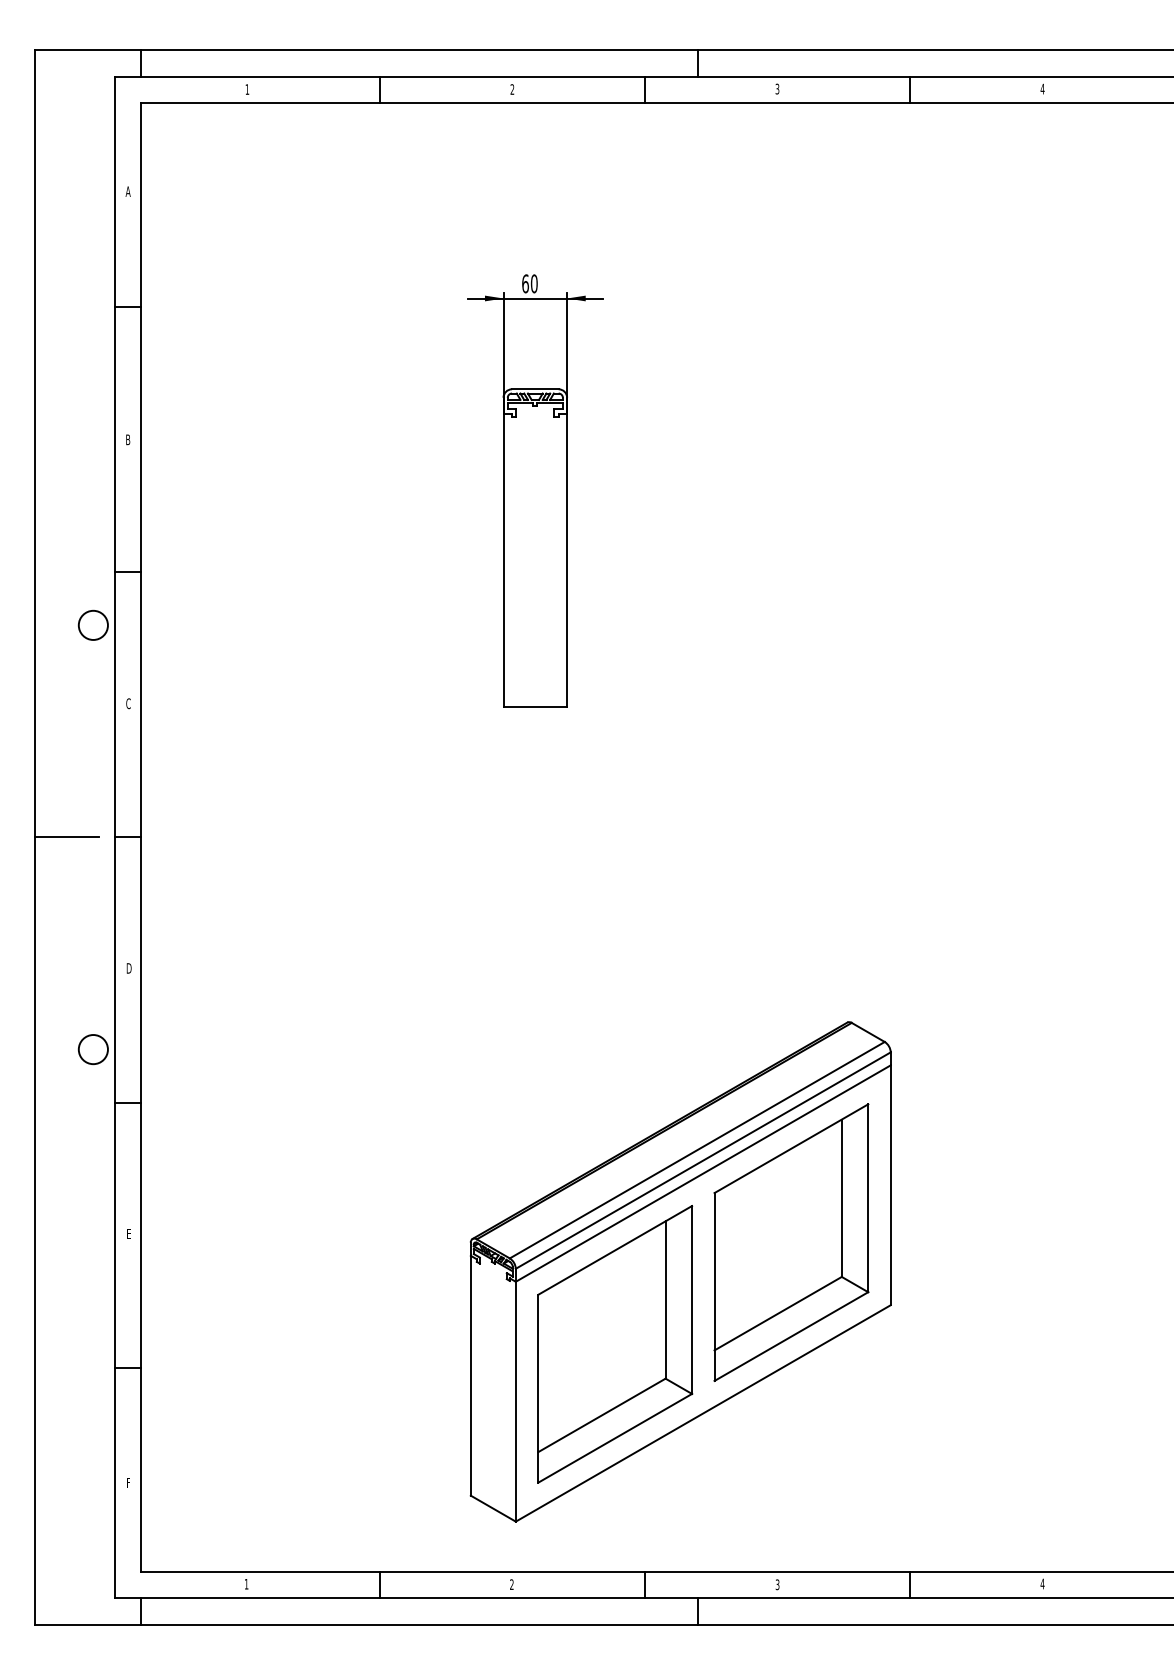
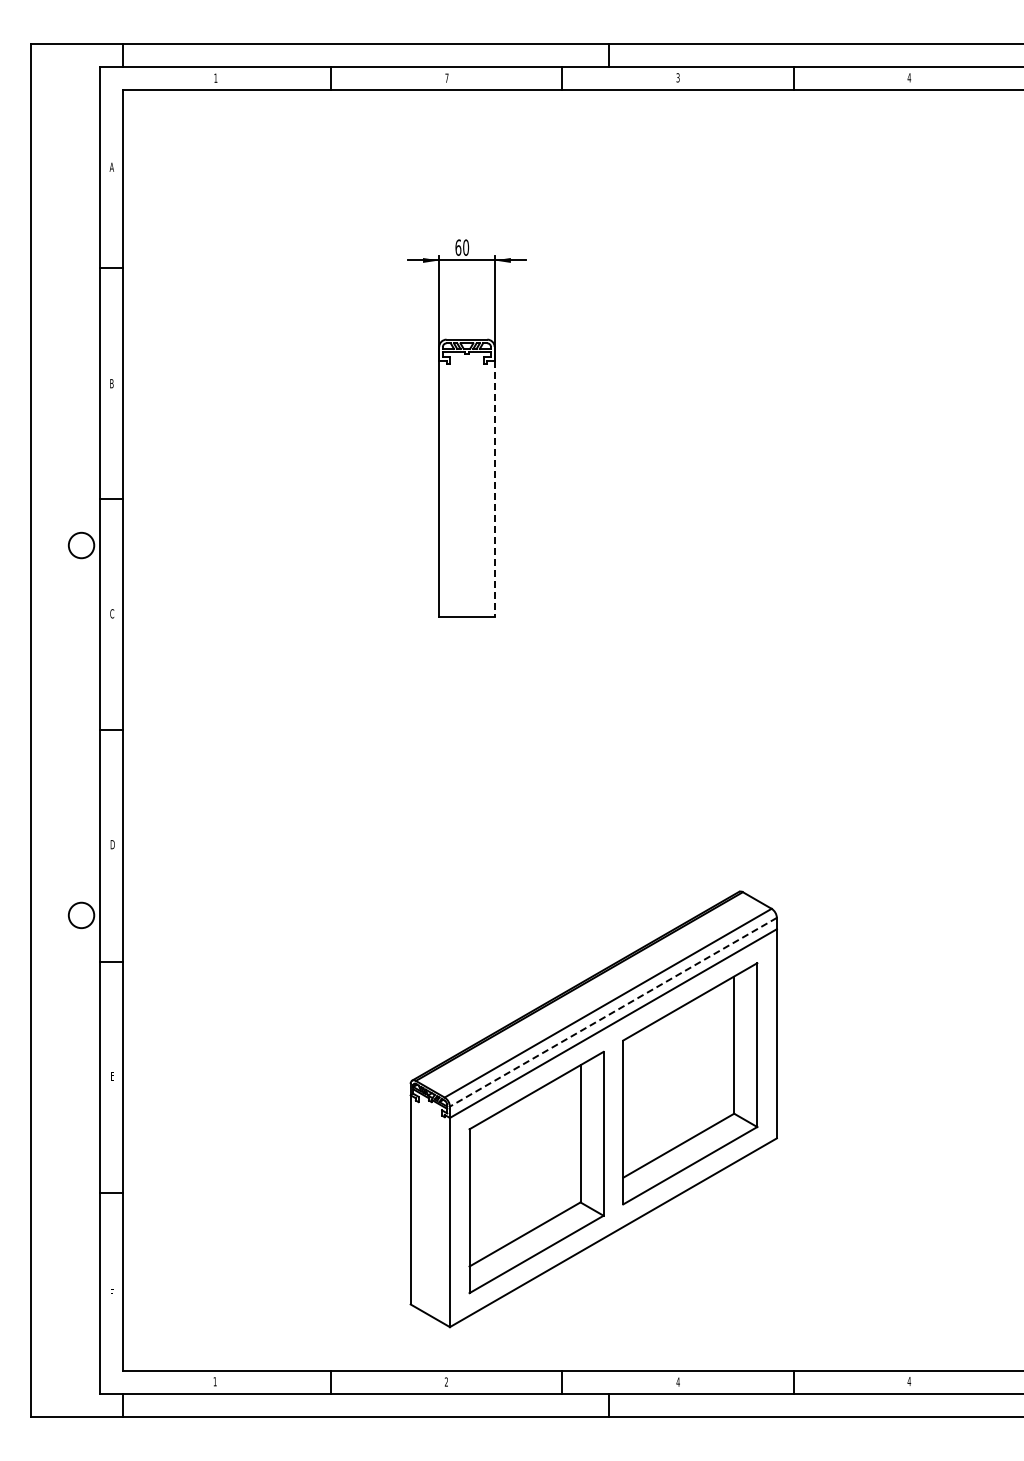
text: (511, 88) -> (446, 77), 2 -> 7
line: (566, 561) -> (494, 489), solid -> dashed
line: (66, 837) -> (58, 730), removed
line: (703, 1160) -> (613, 1012), solid -> dashed
text: (776, 1584) -> (677, 1381), 3 -> 4

